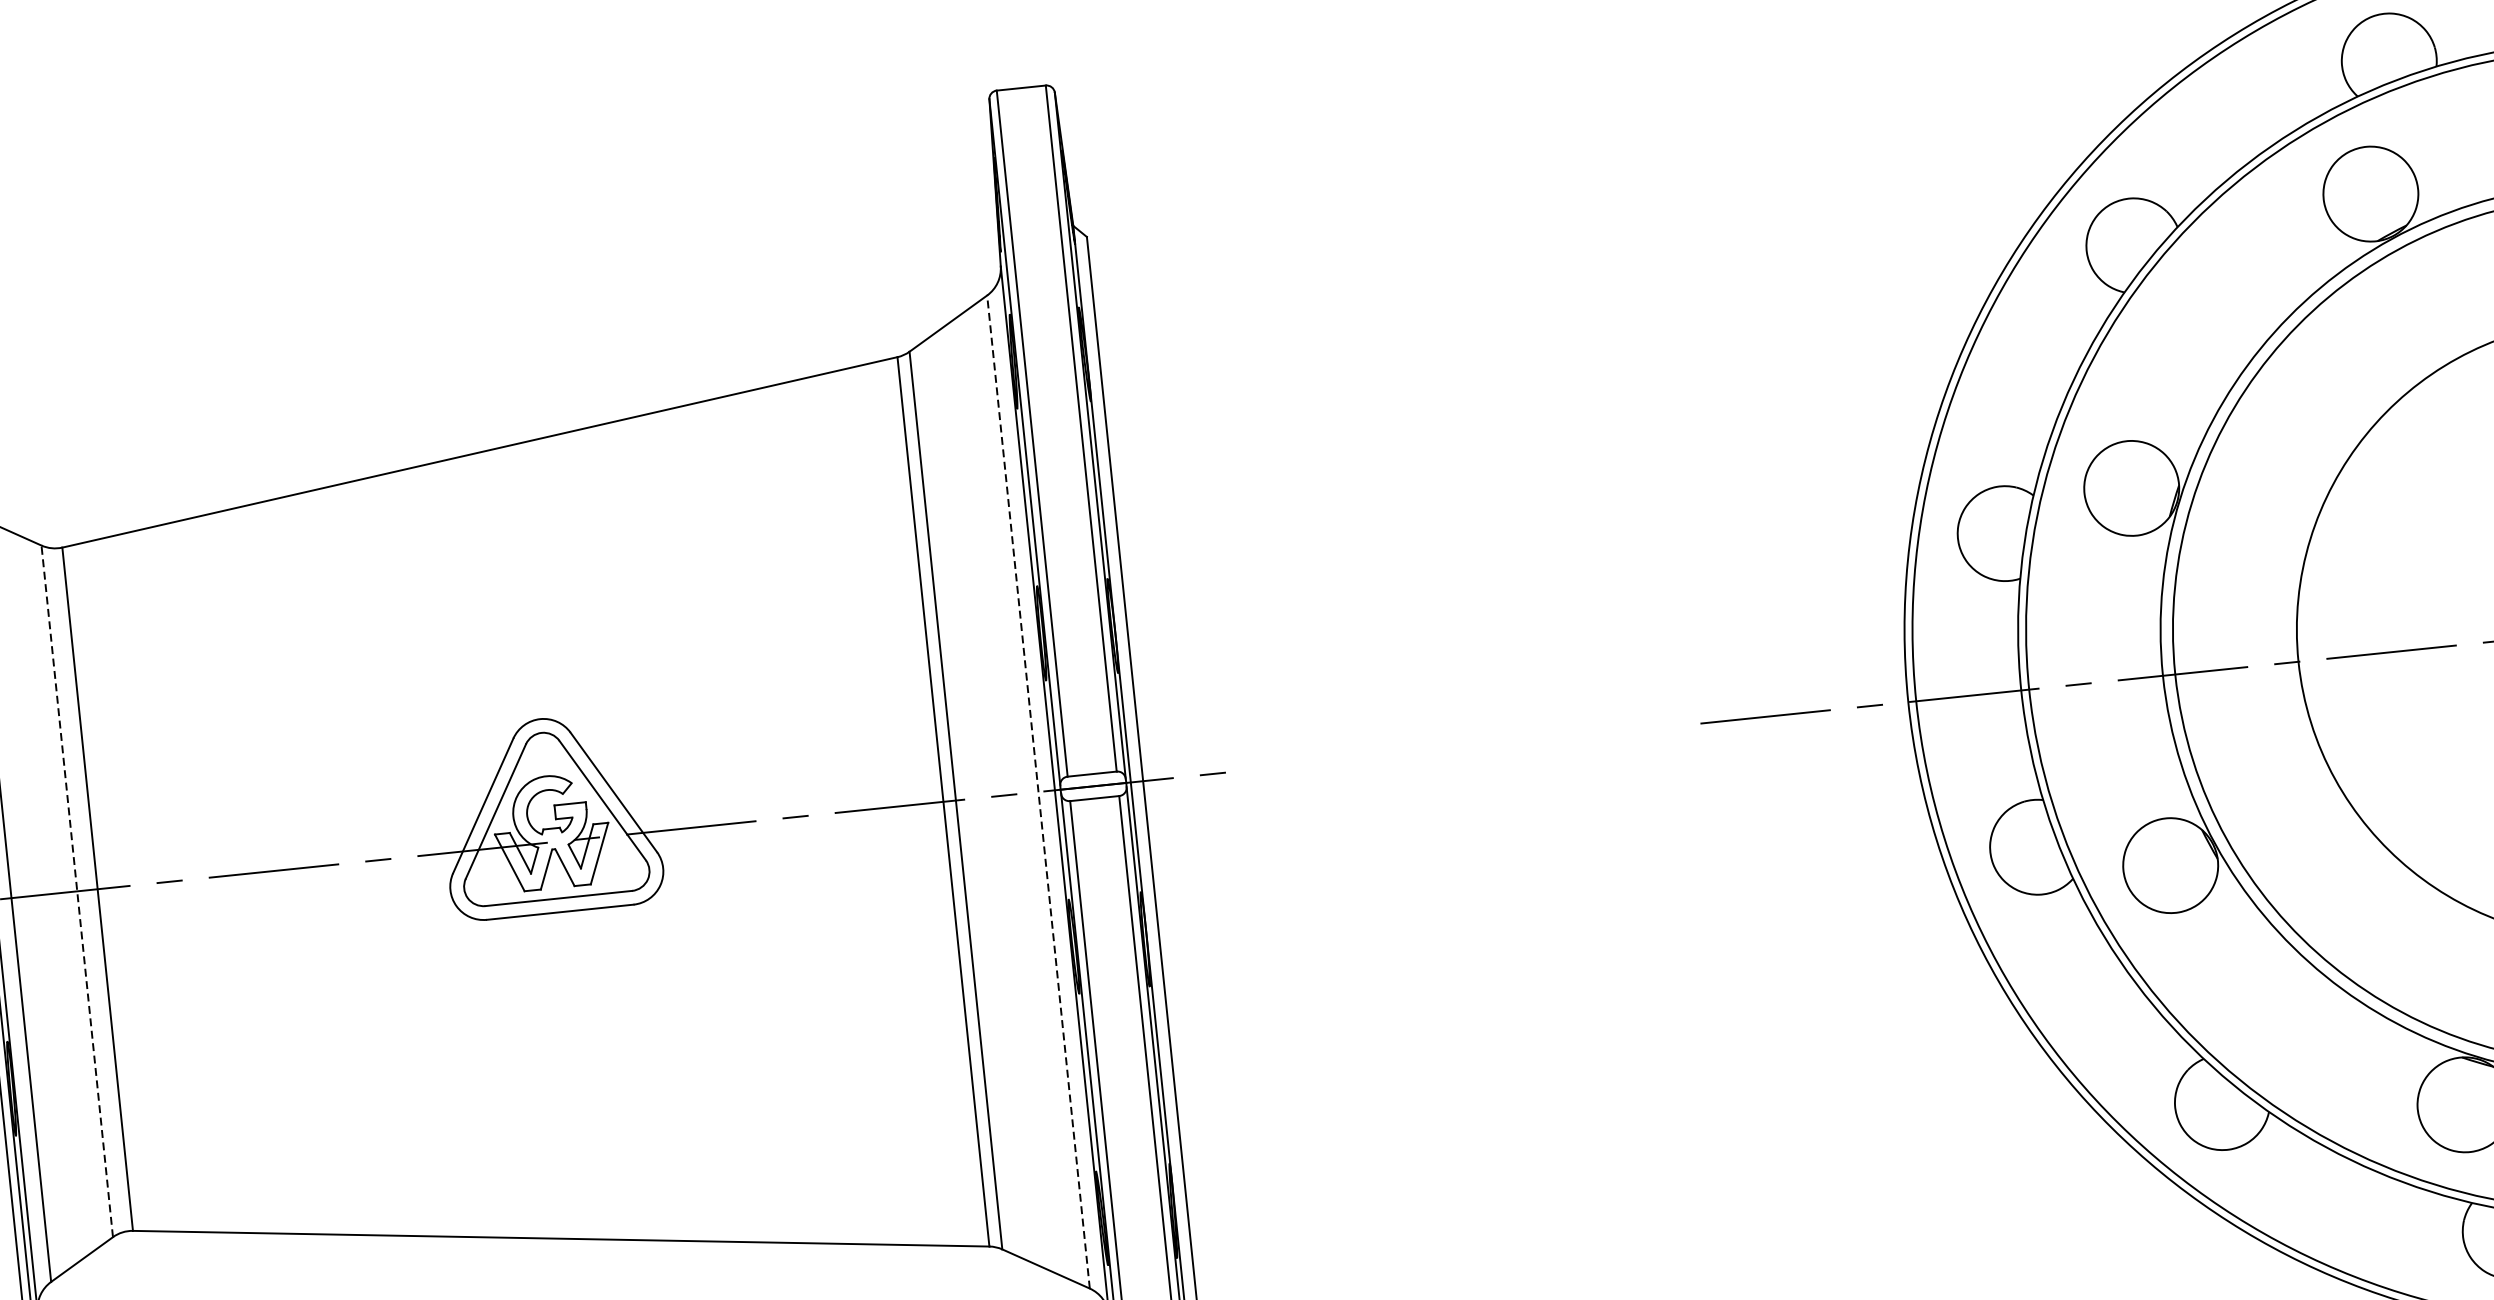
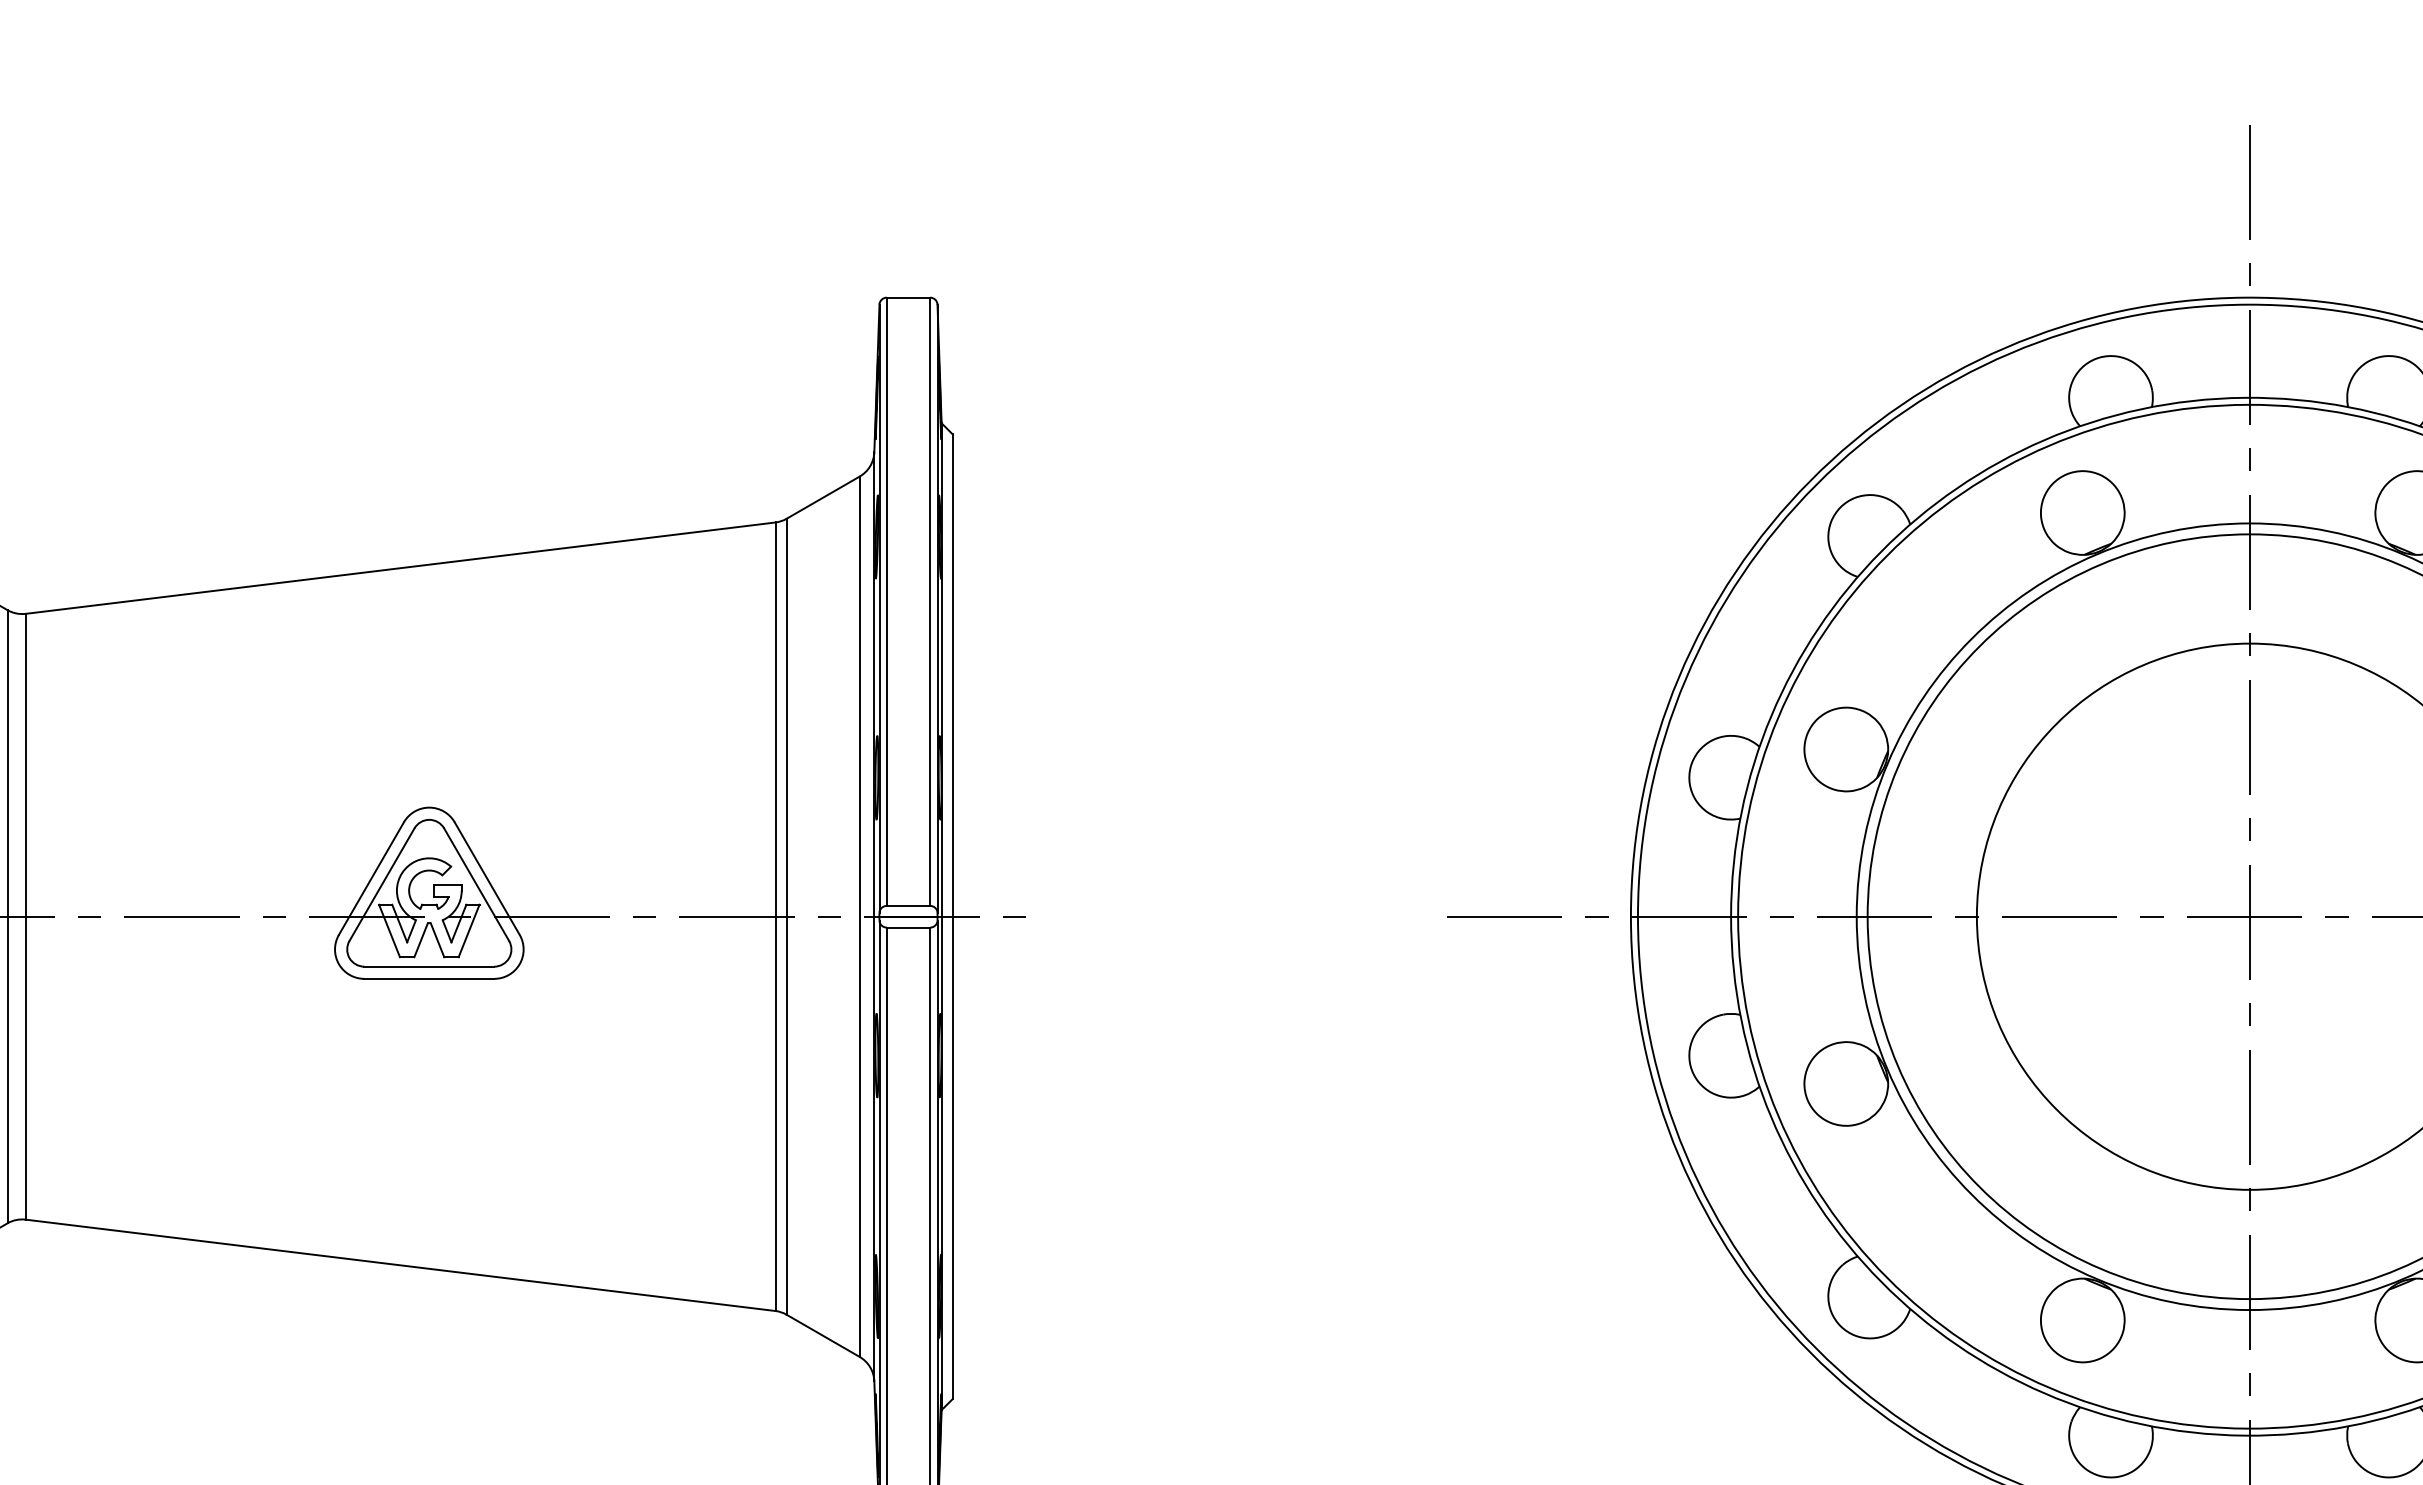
line: (1038, 791) -> (859, 916), dashed -> solid
line: (77, 891) -> (7, 916), dashed -> solid

